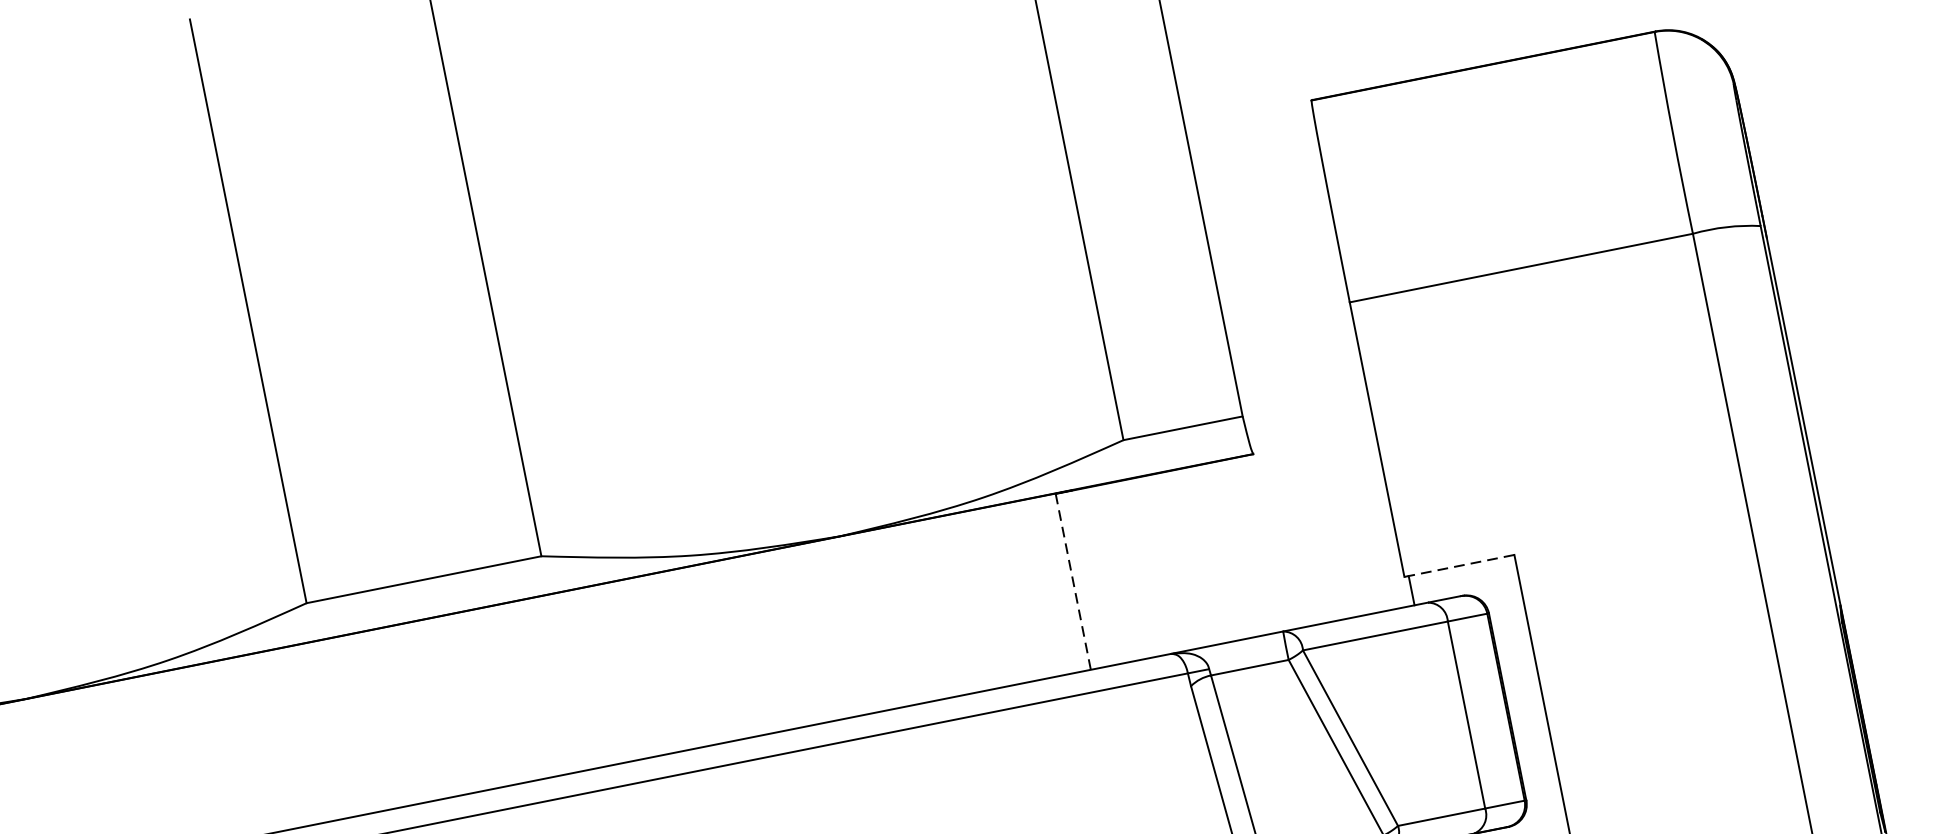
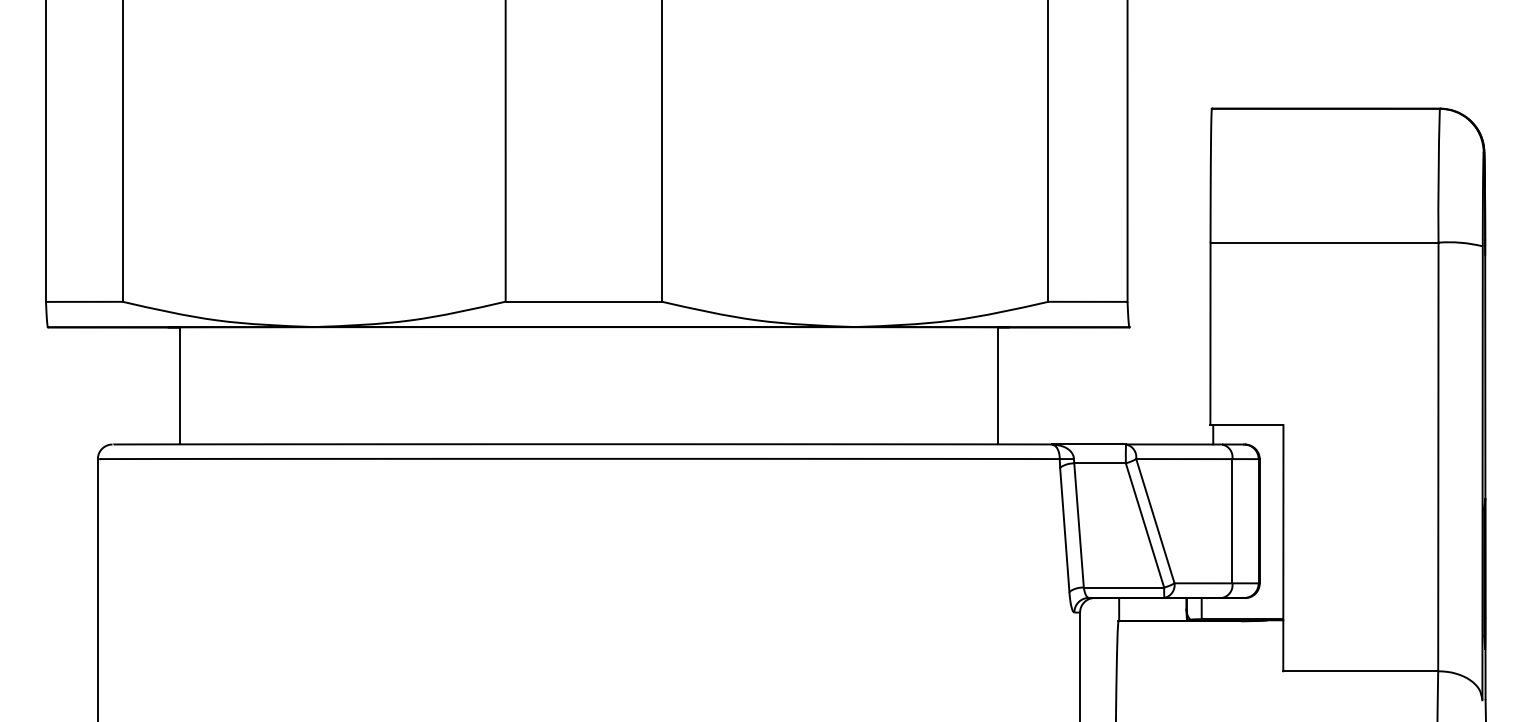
line: (1458, 566) -> (1246, 425), dashed -> solid
line: (1073, 581) -> (998, 385), dashed -> solid

